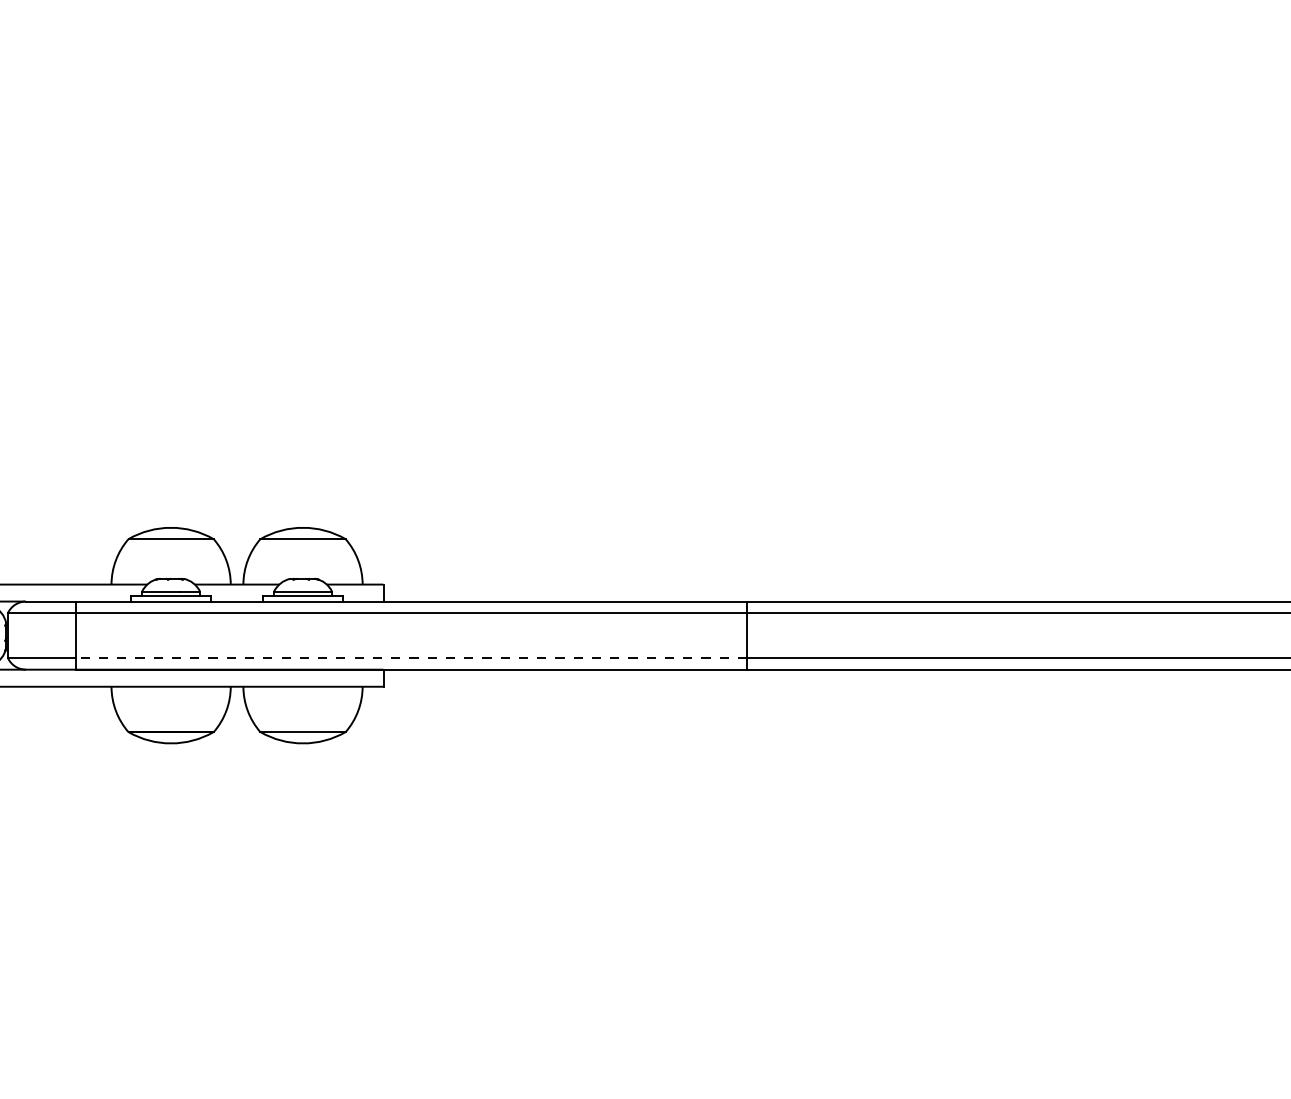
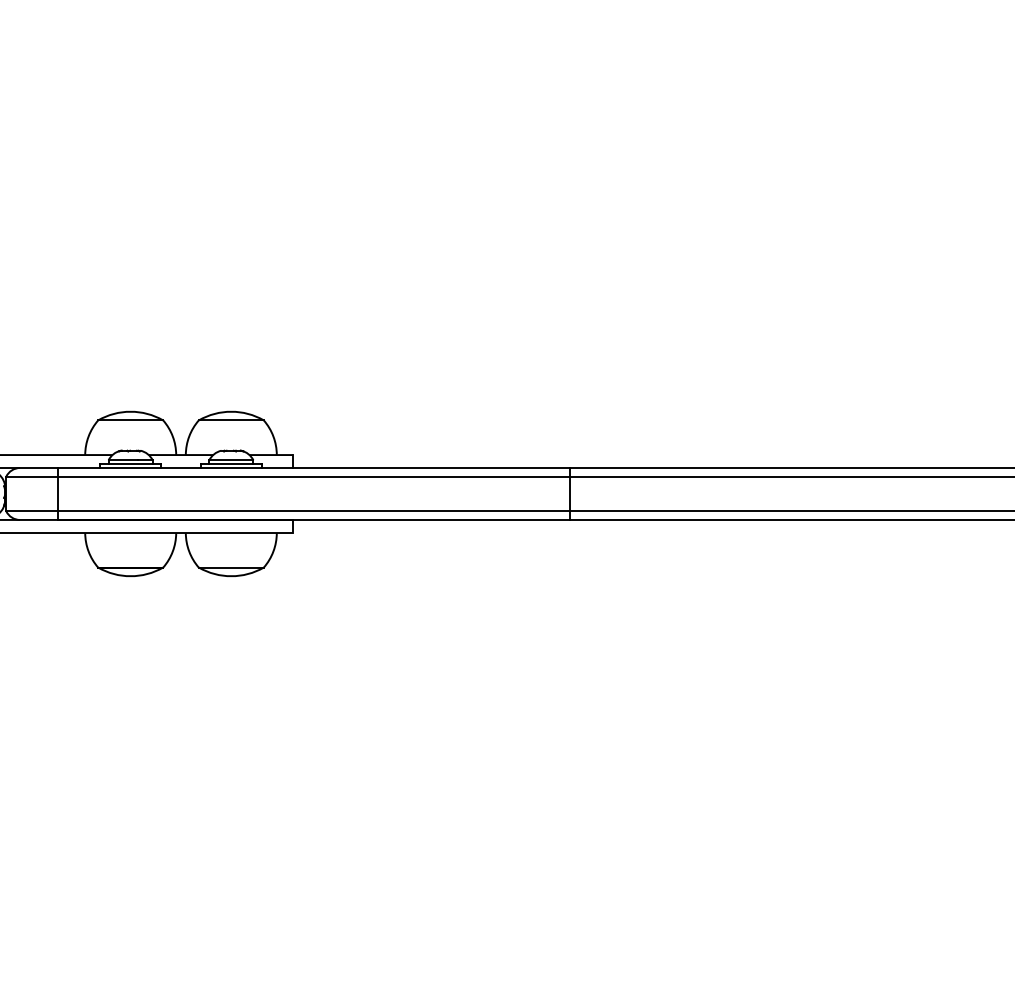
line: (412, 658) -> (314, 511), dashed -> solid

